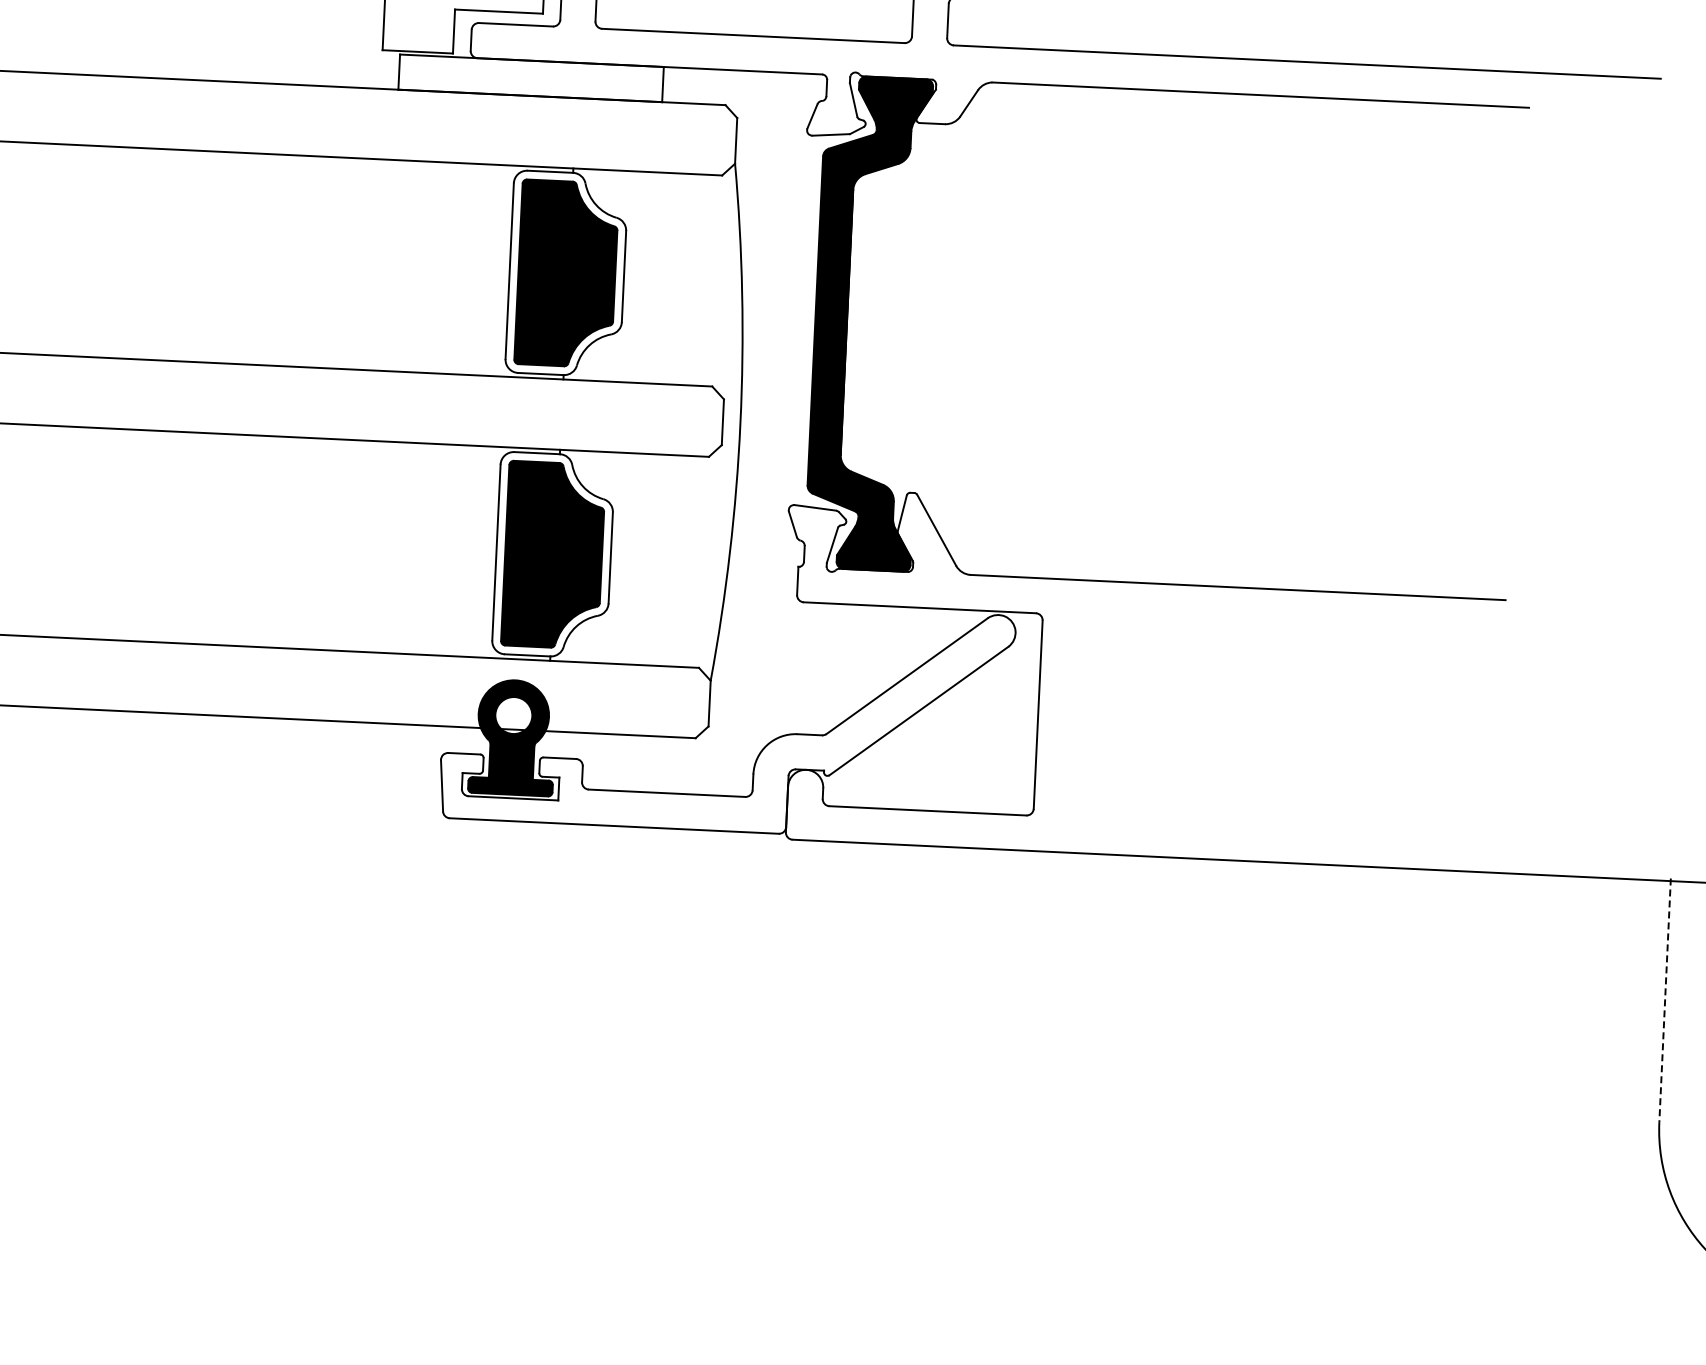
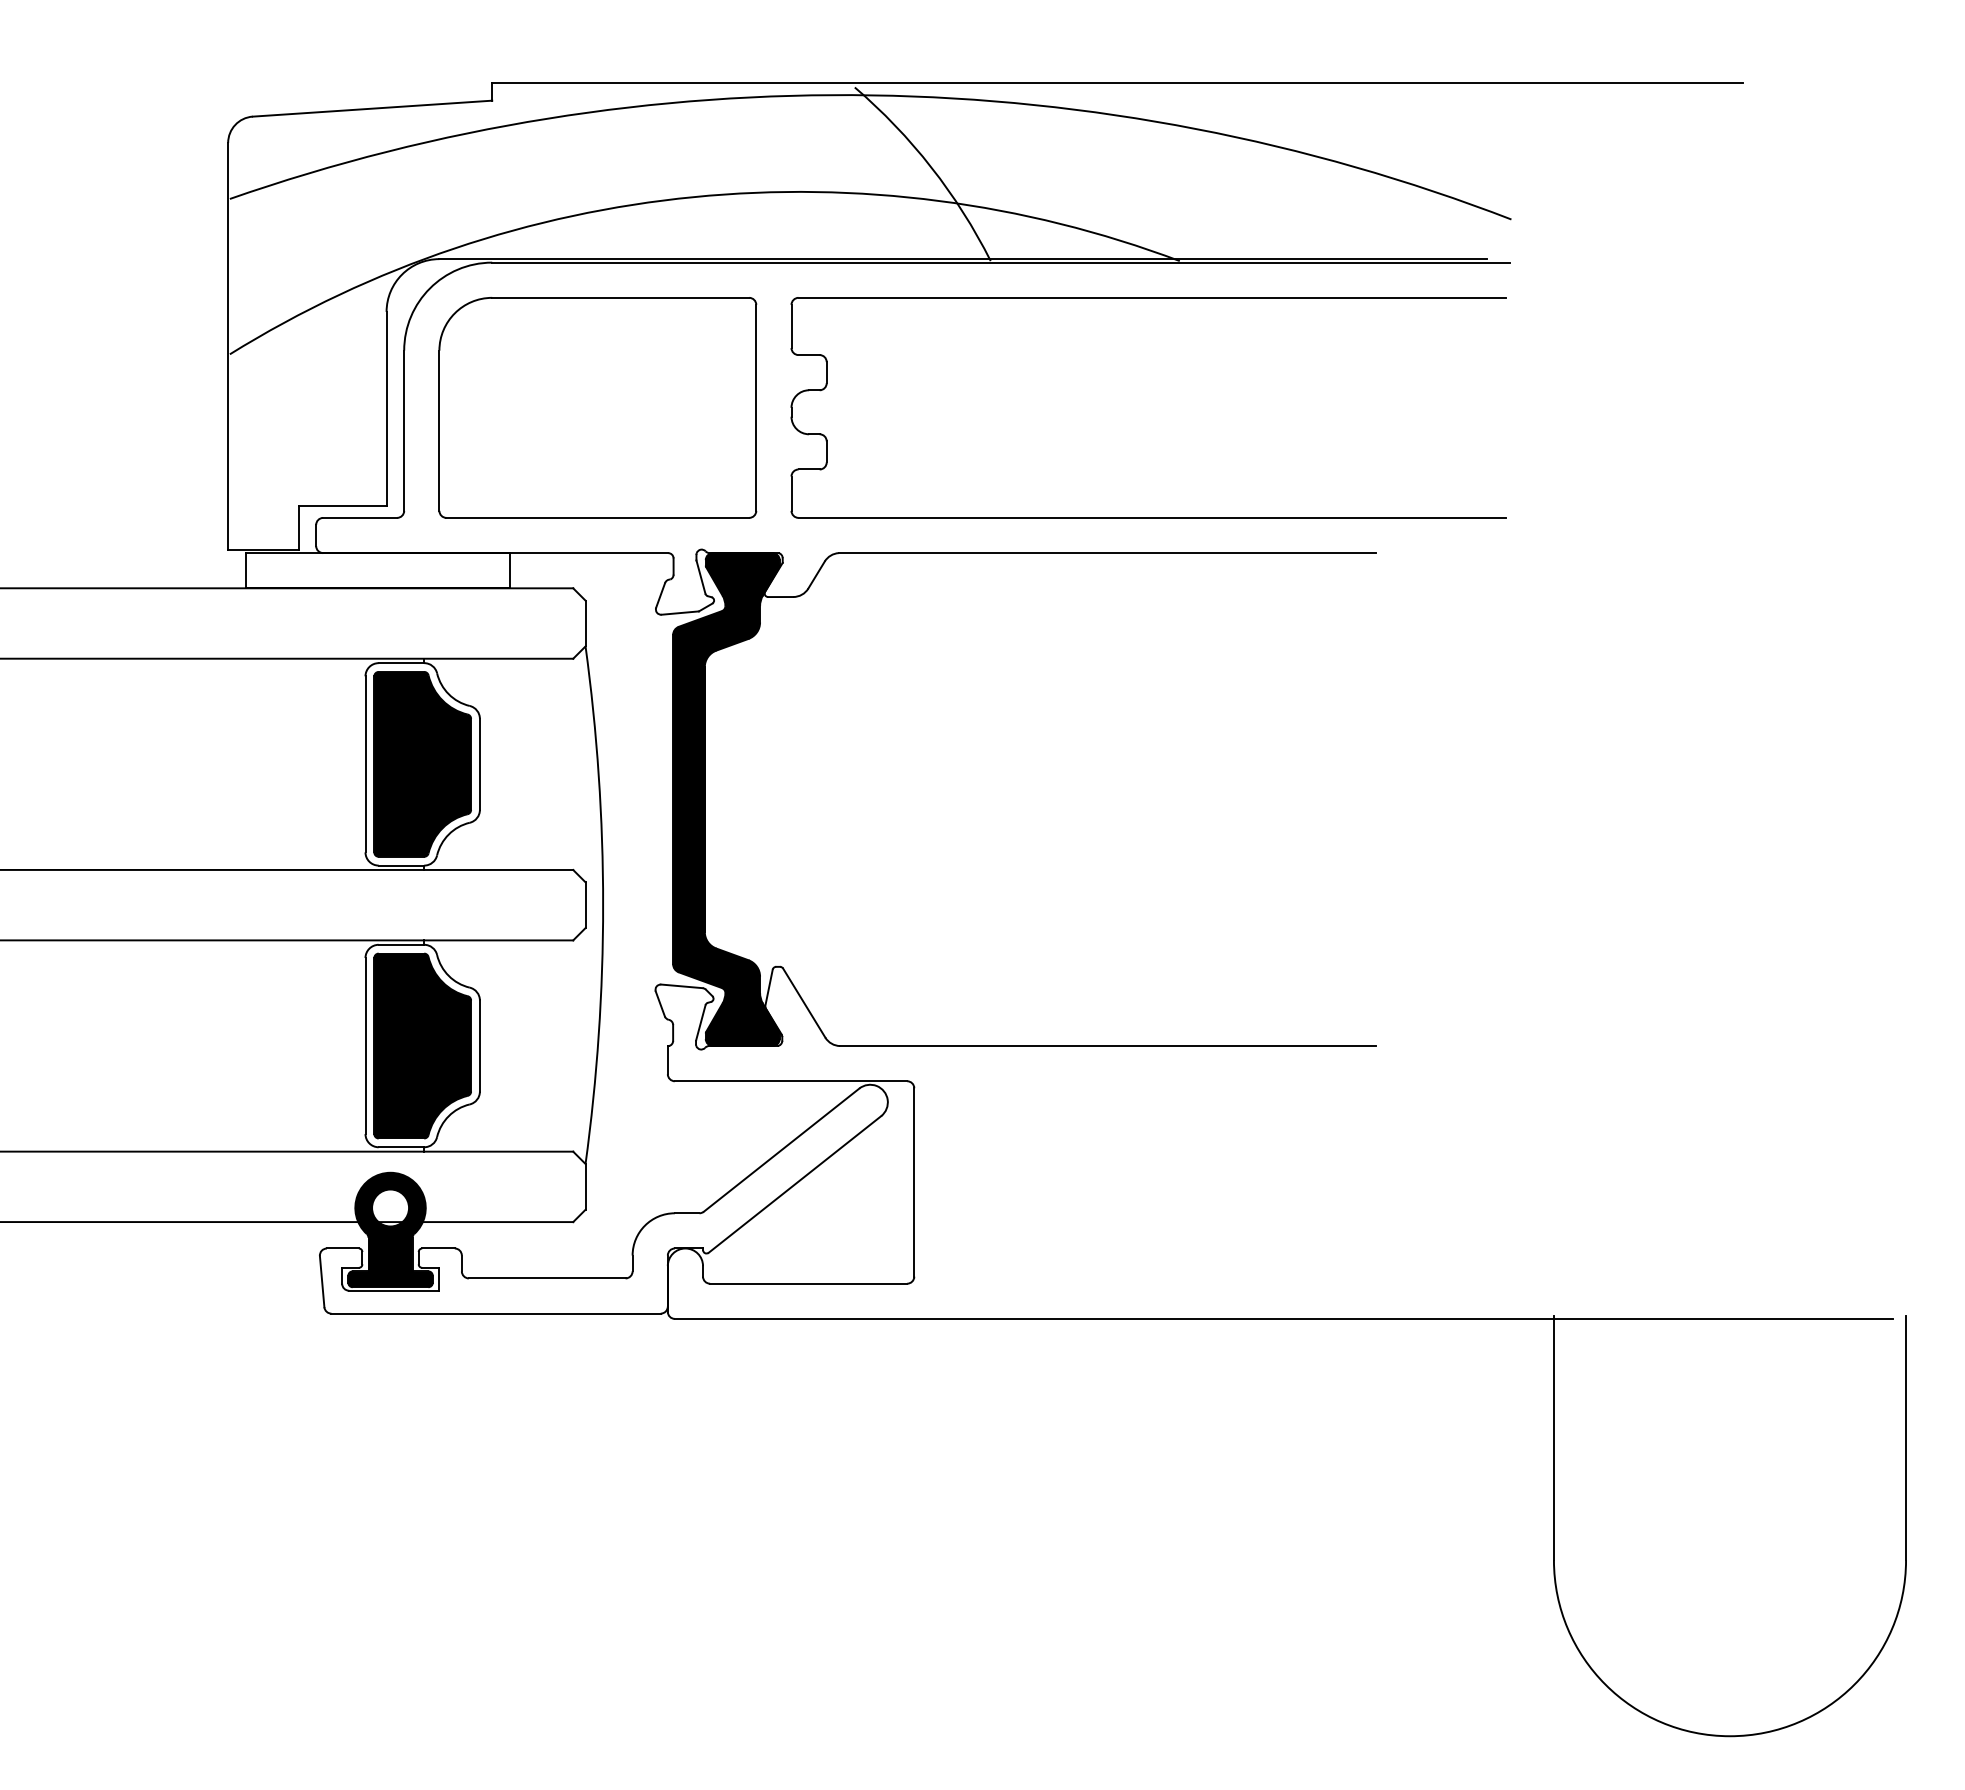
line: (1664, 1000) -> (1553, 1438), dashed -> solid

